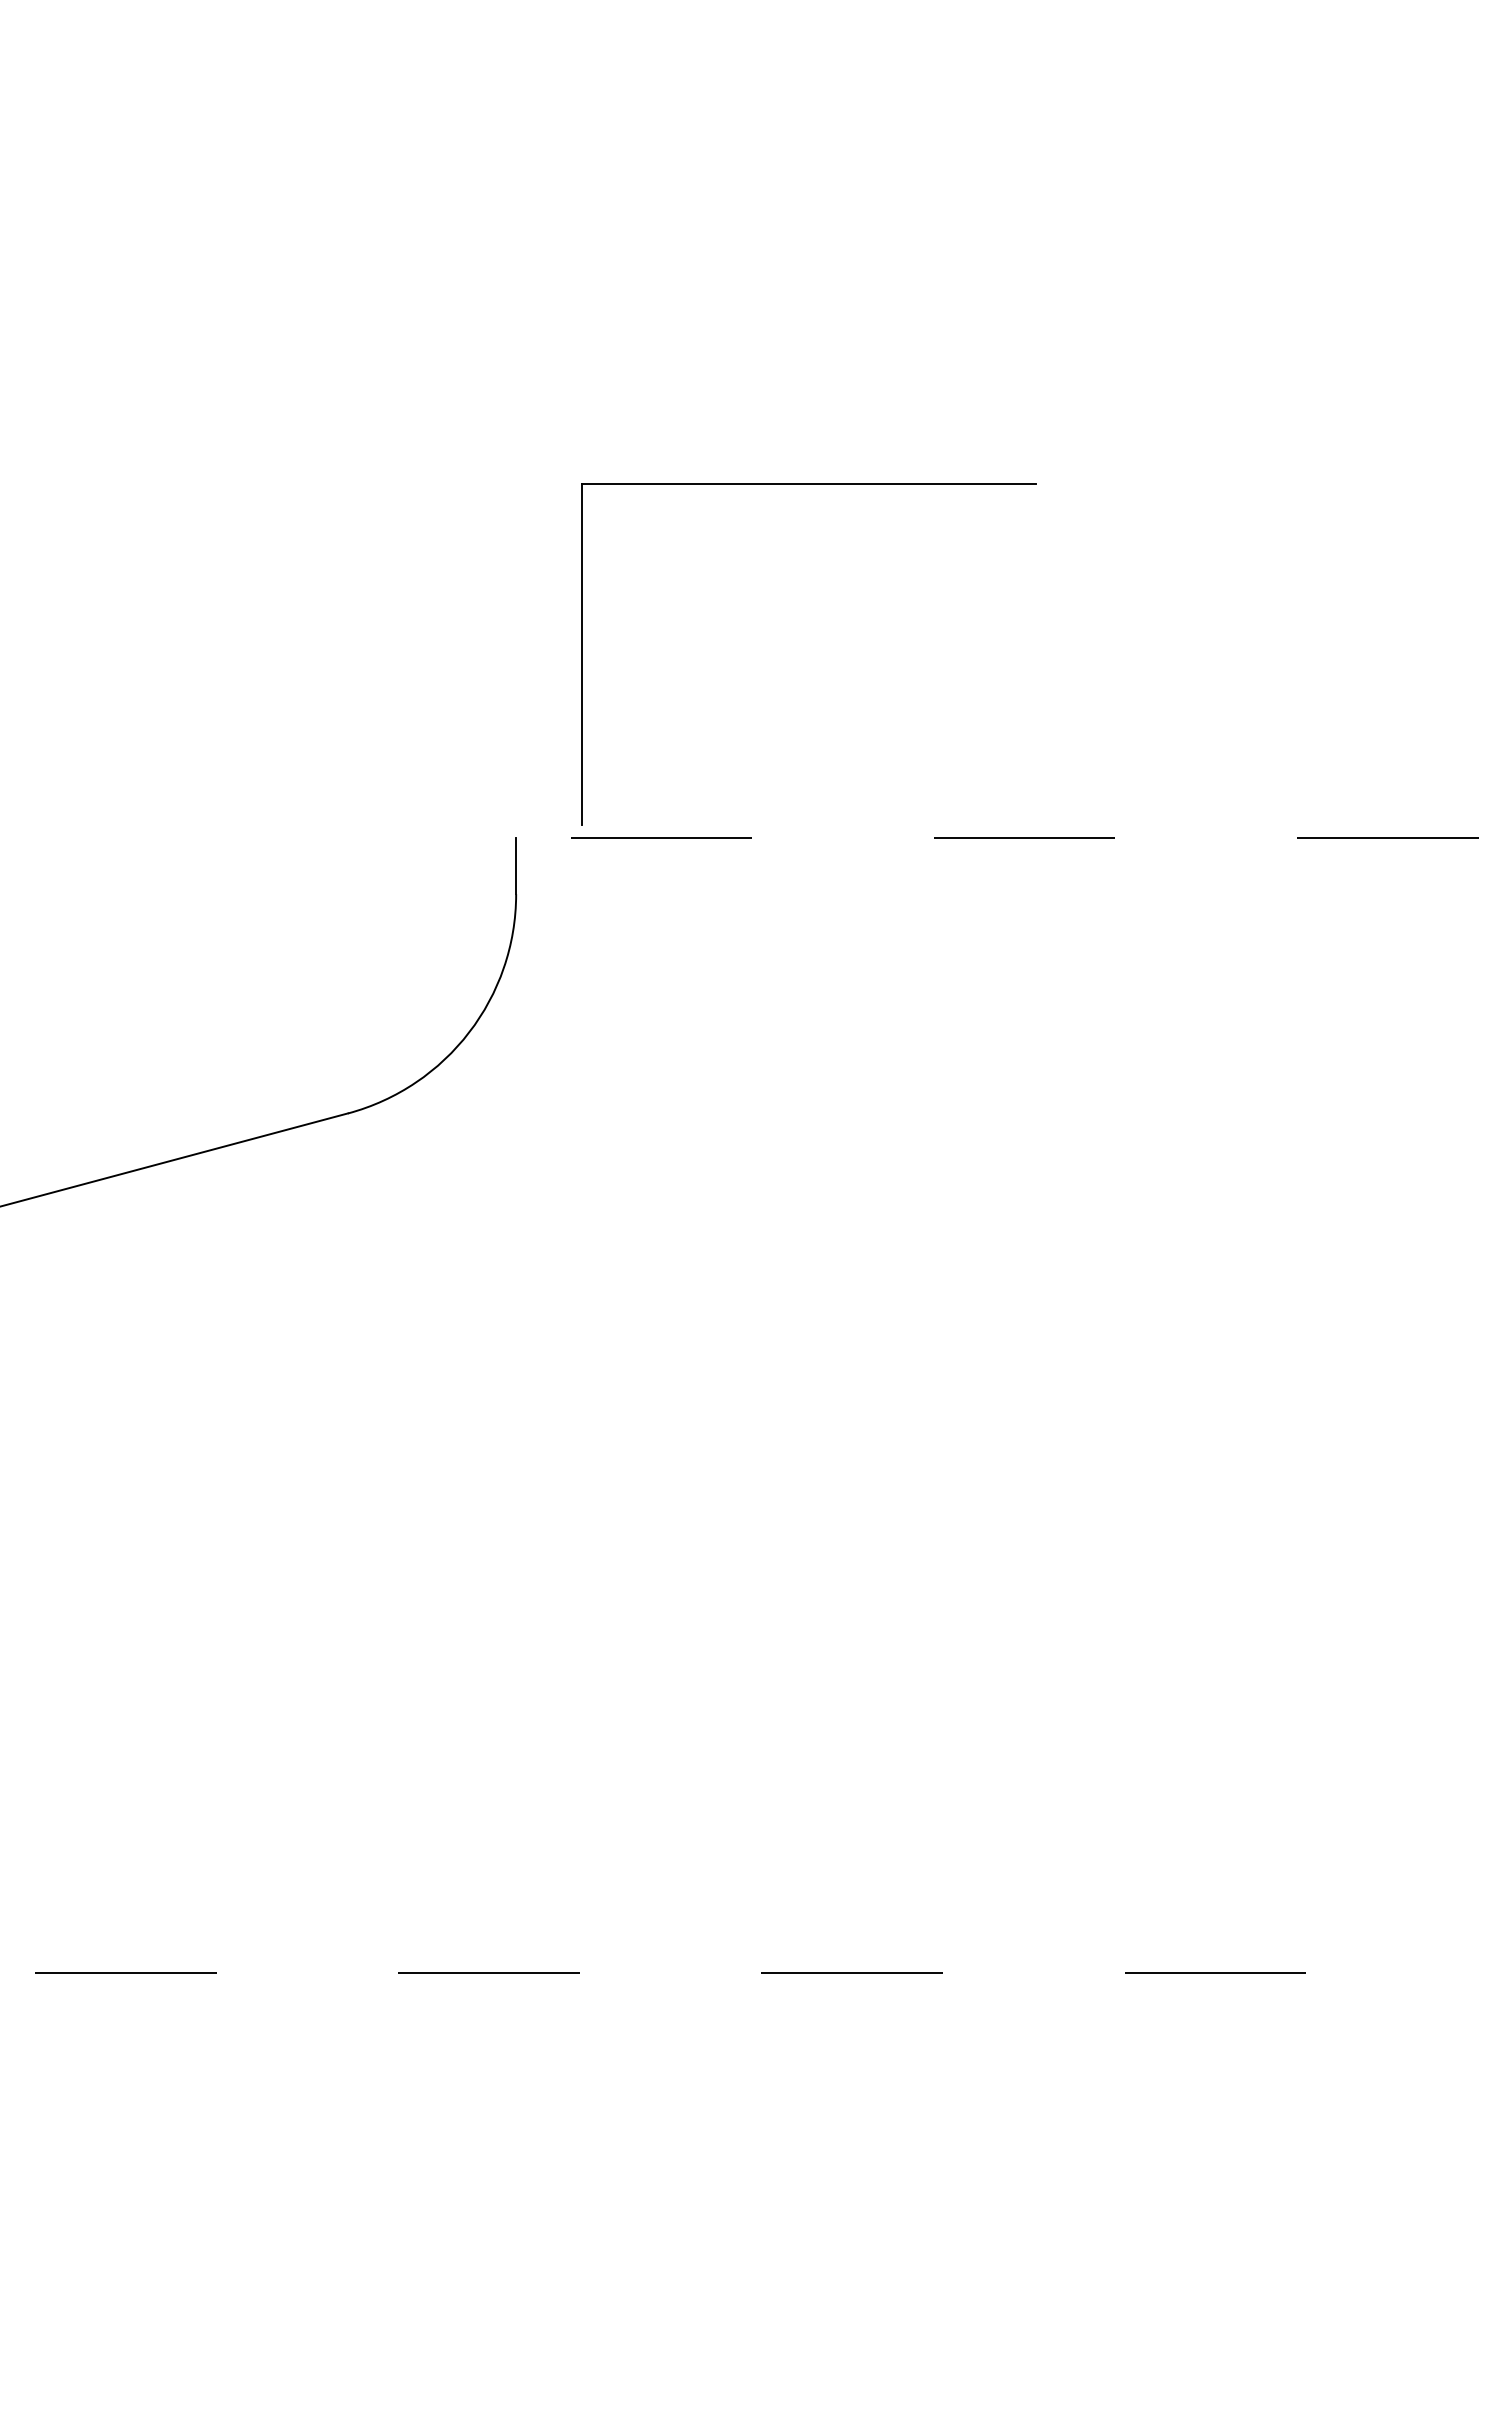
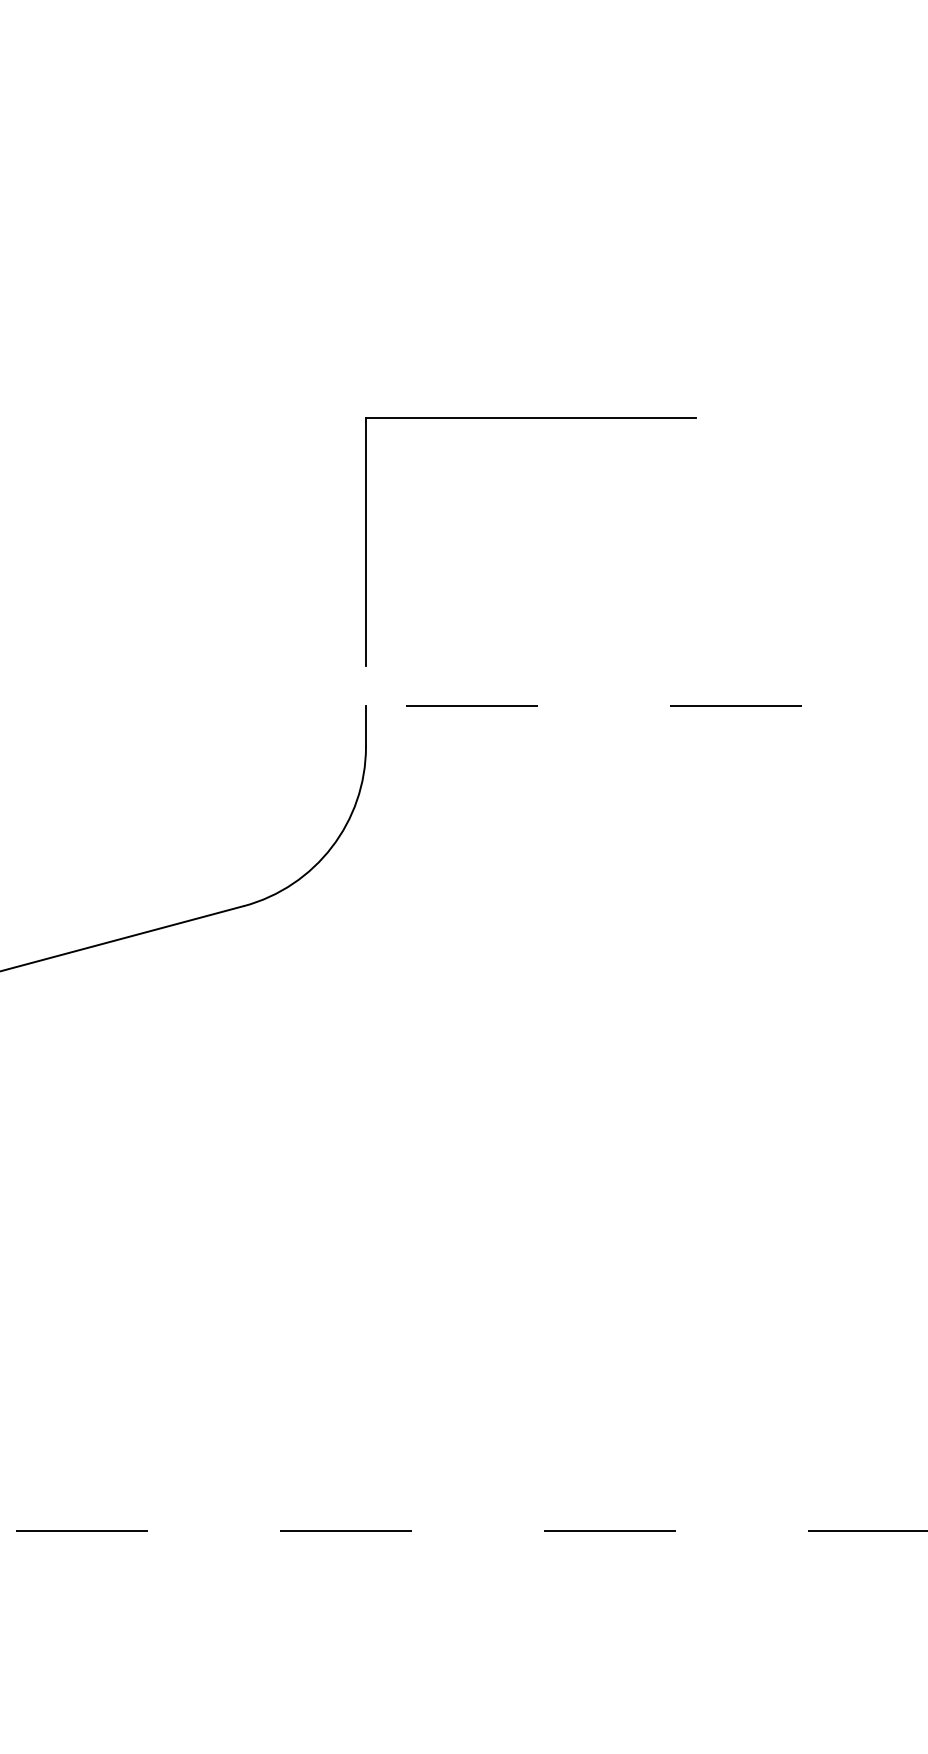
part: (808, 484) -> (530, 418), moved

